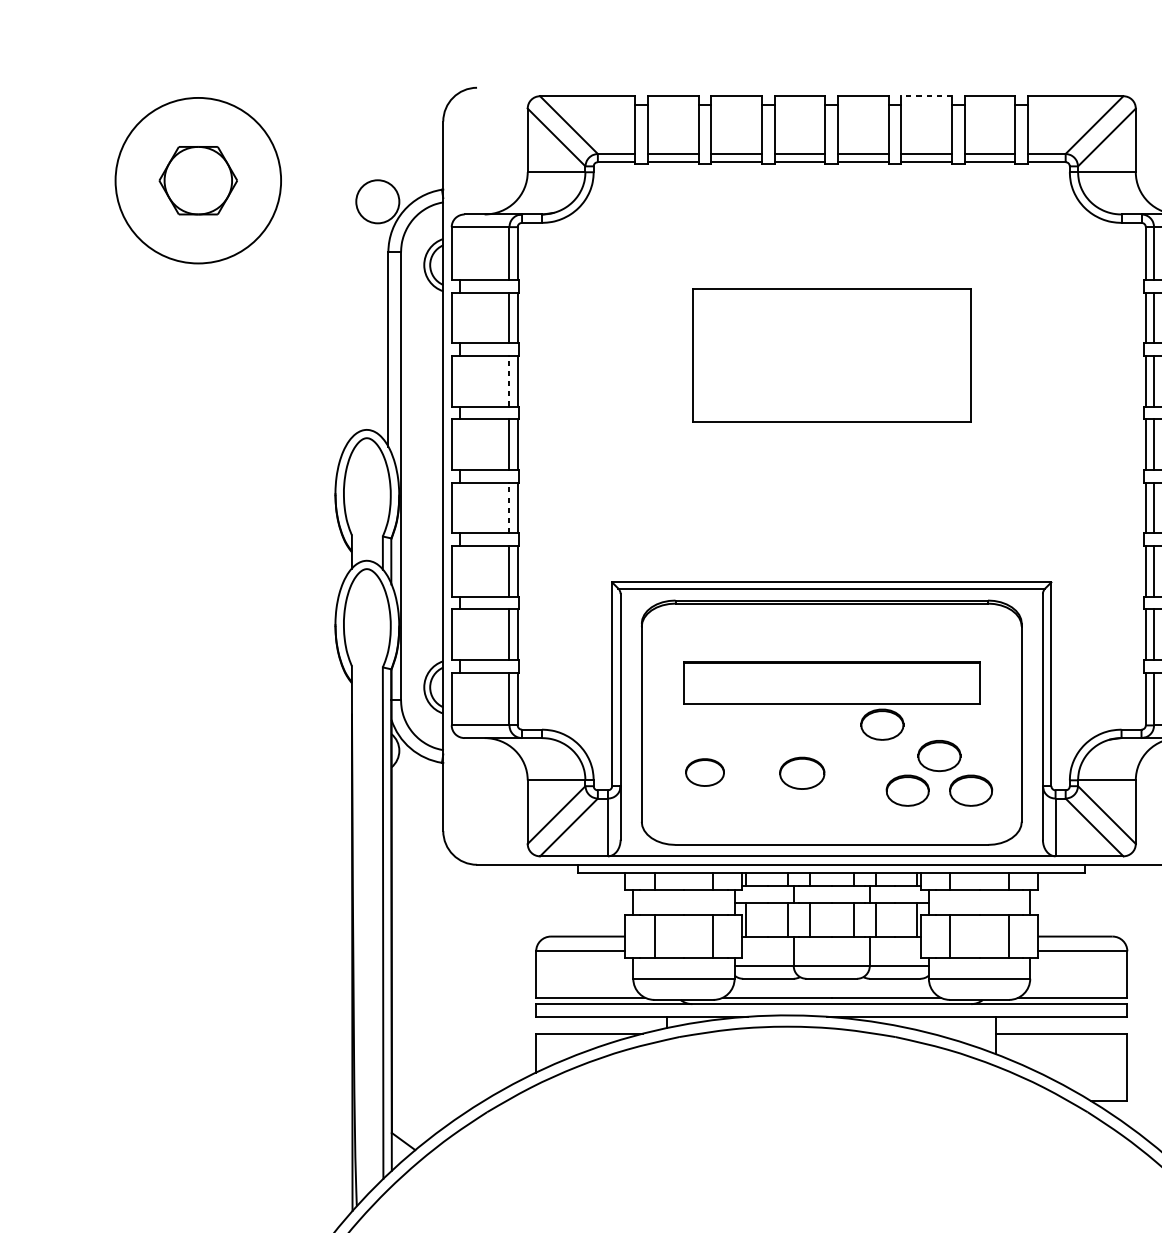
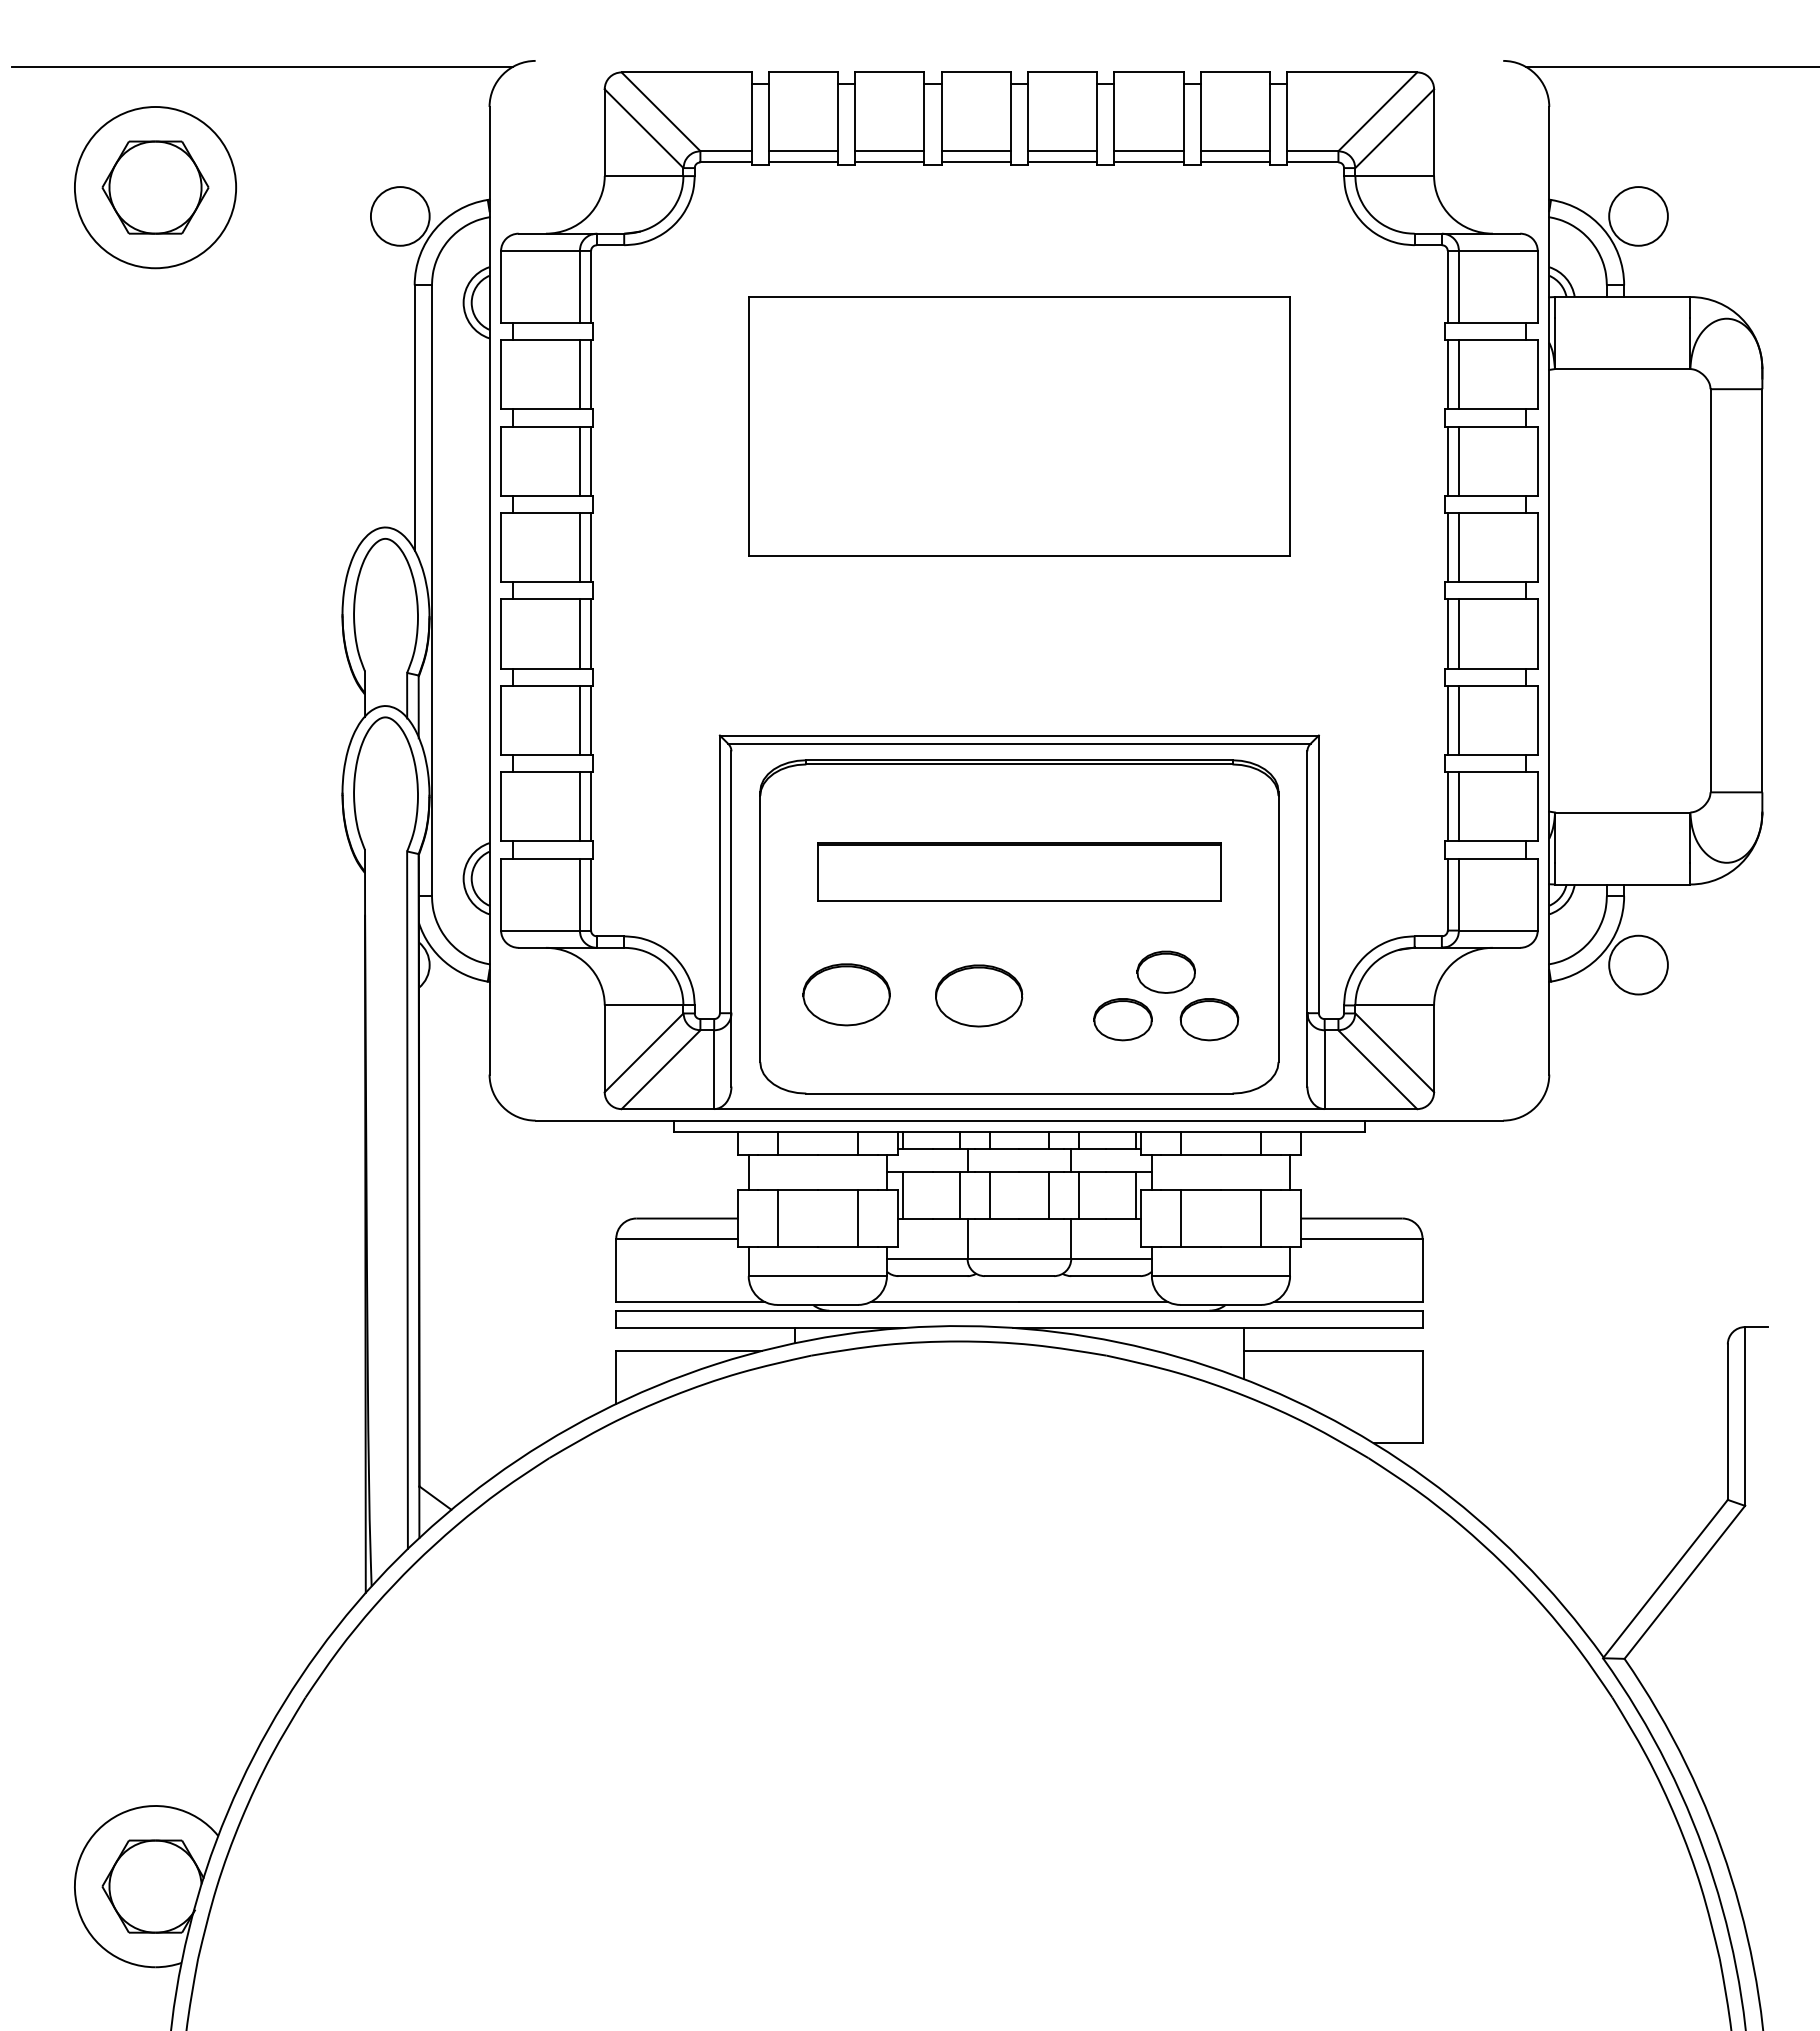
line: (276, 91) -> (262, 66), added
line: (927, 96) -> (1149, 72), dashed -> solid
circle: (198, 180) -> (155, 187), size x0.71
part: (831, 355) -> (1019, 426), size x1.43
line: (509, 381) -> (579, 461), dashed -> solid
line: (509, 507) -> (579, 633), dashed -> solid
part: (882, 724) -> (1088, 929), removed
part: (704, 772) -> (846, 994), size x1.67
part: (802, 773) -> (979, 995), size x1.43

